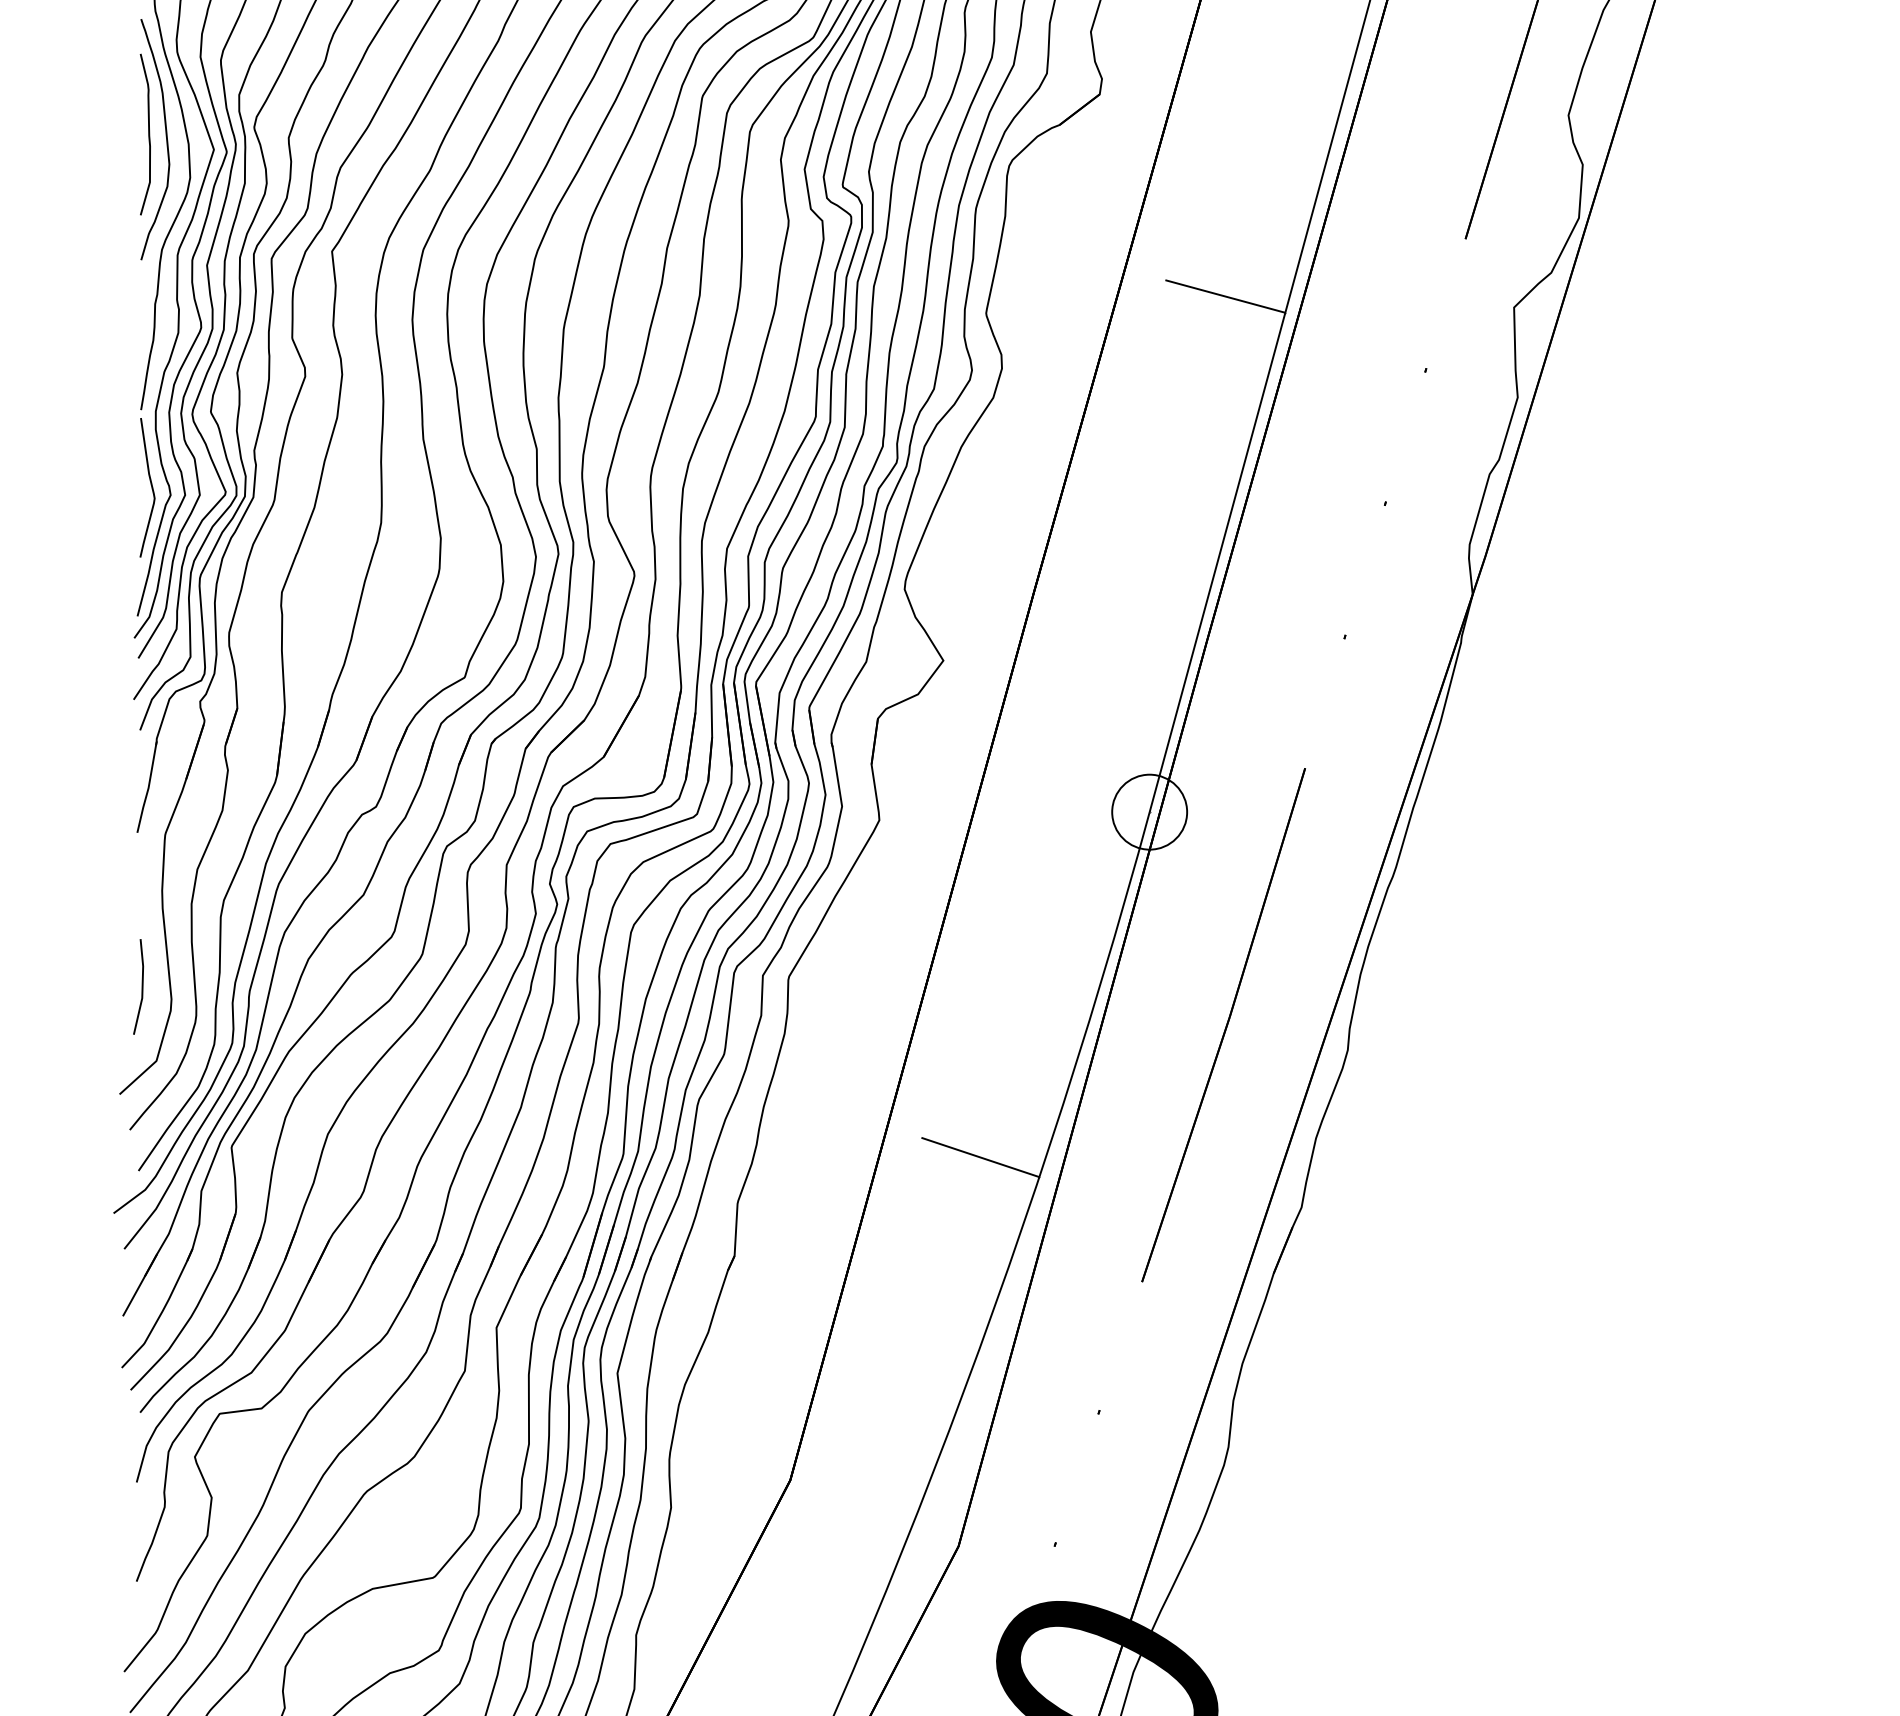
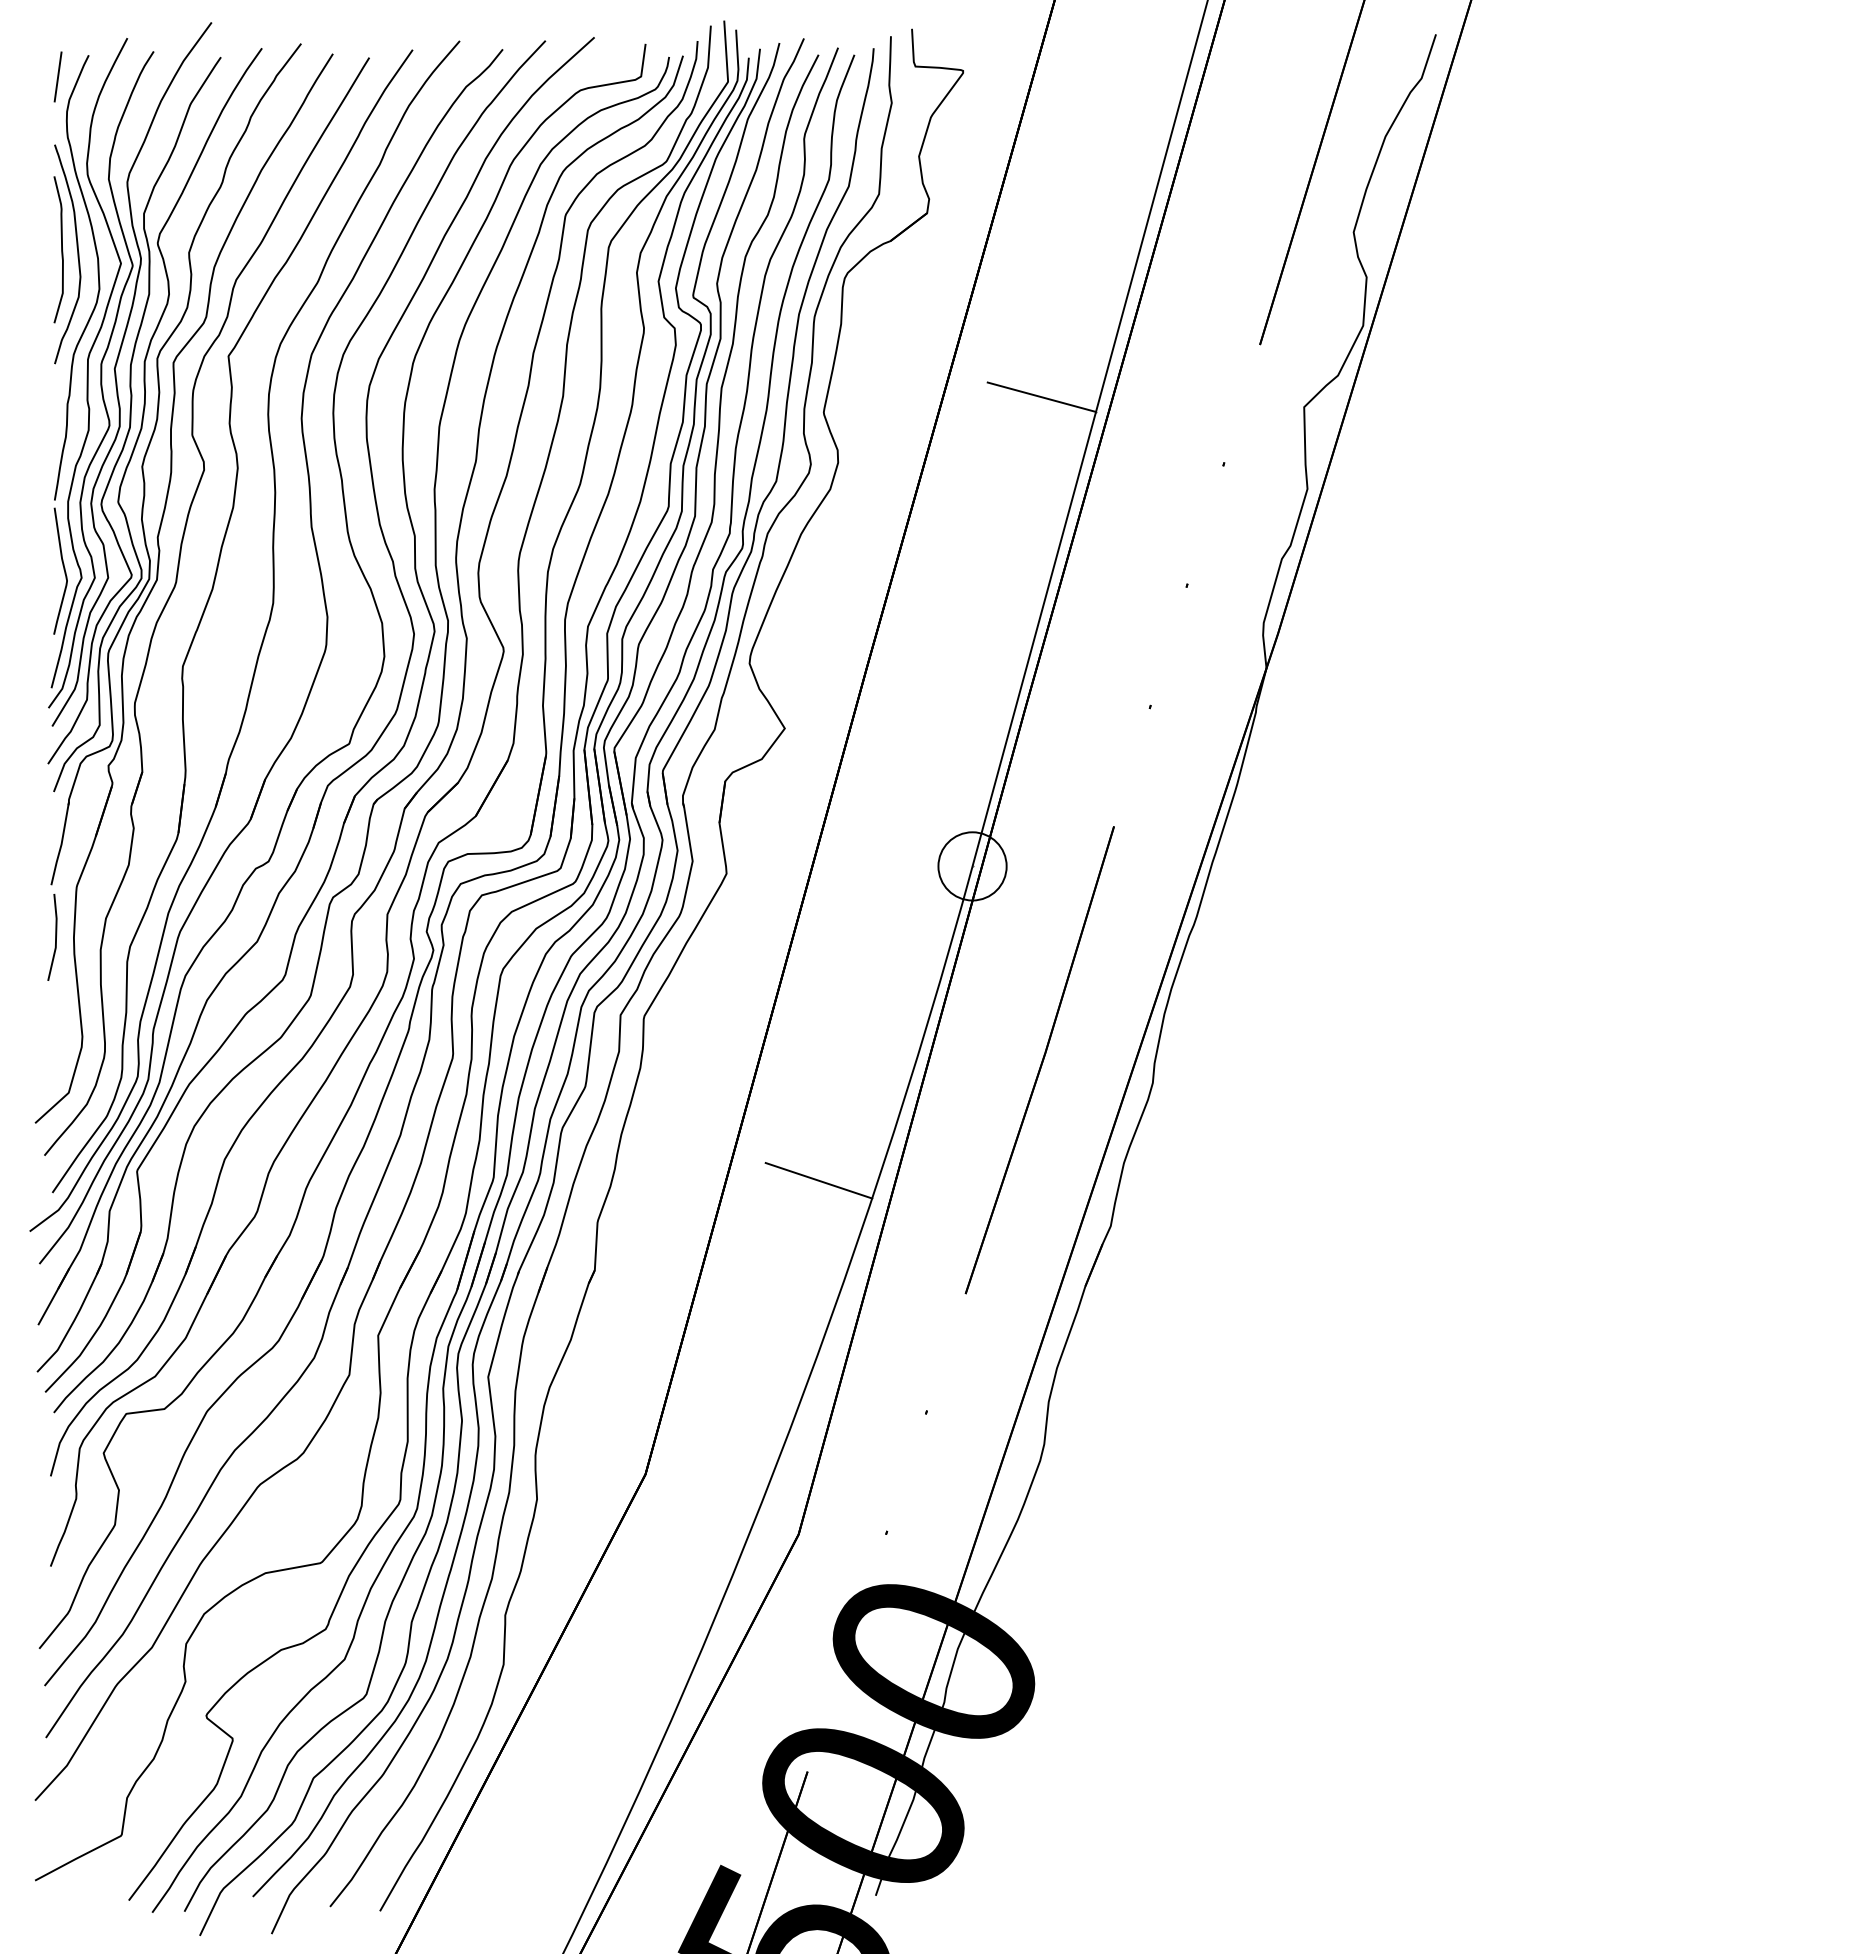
line: (141, 987) -> (55, 937), moved

